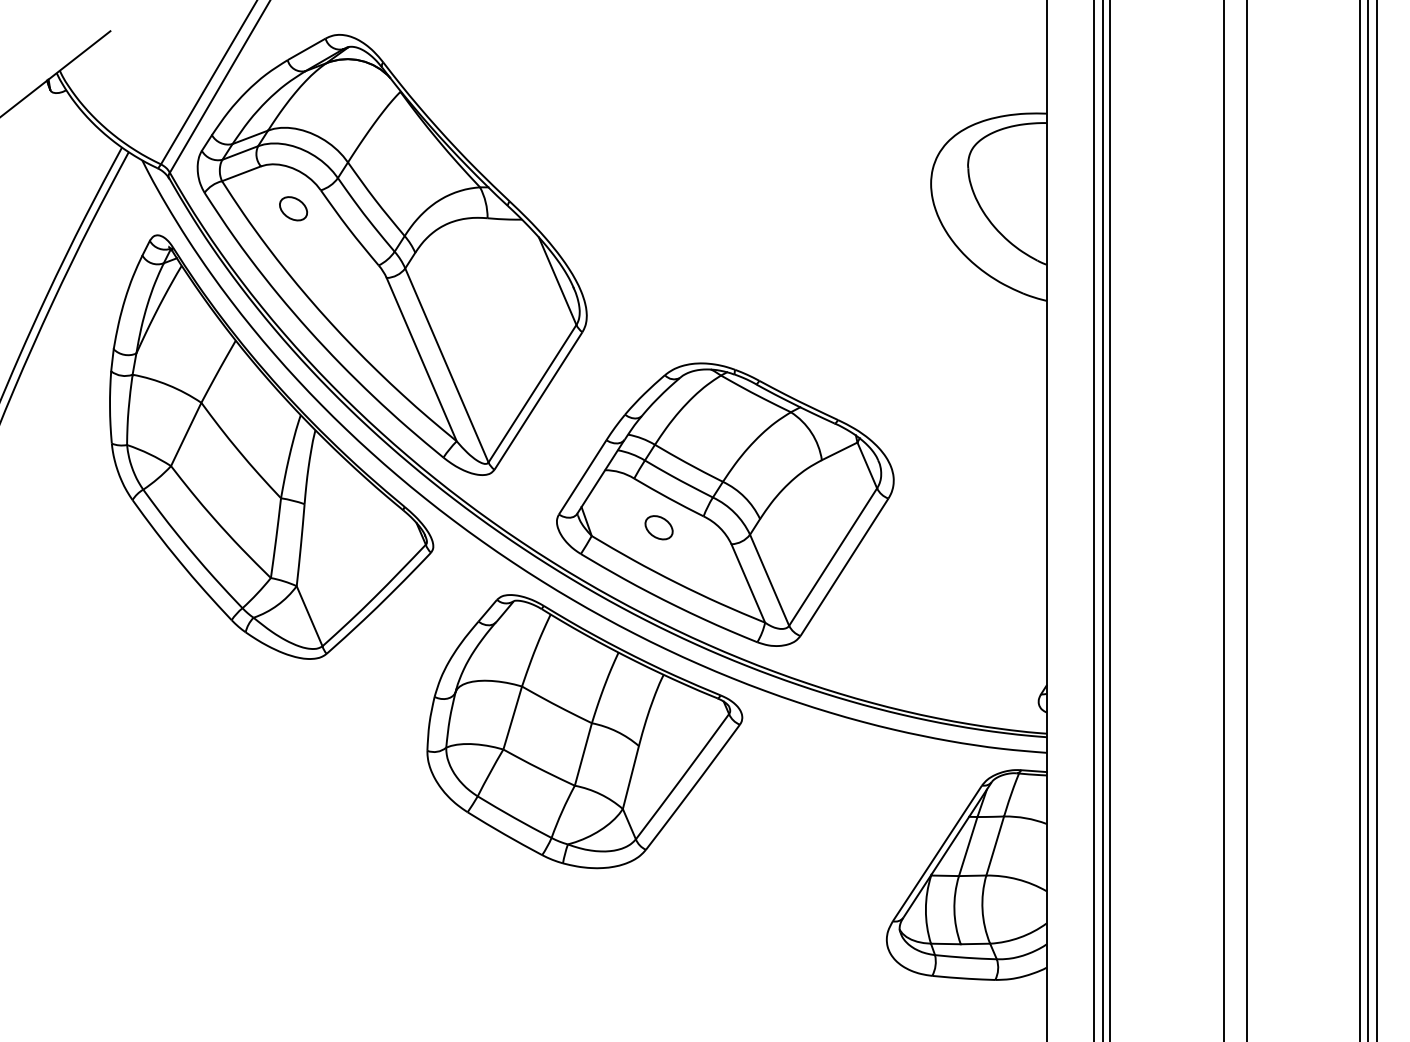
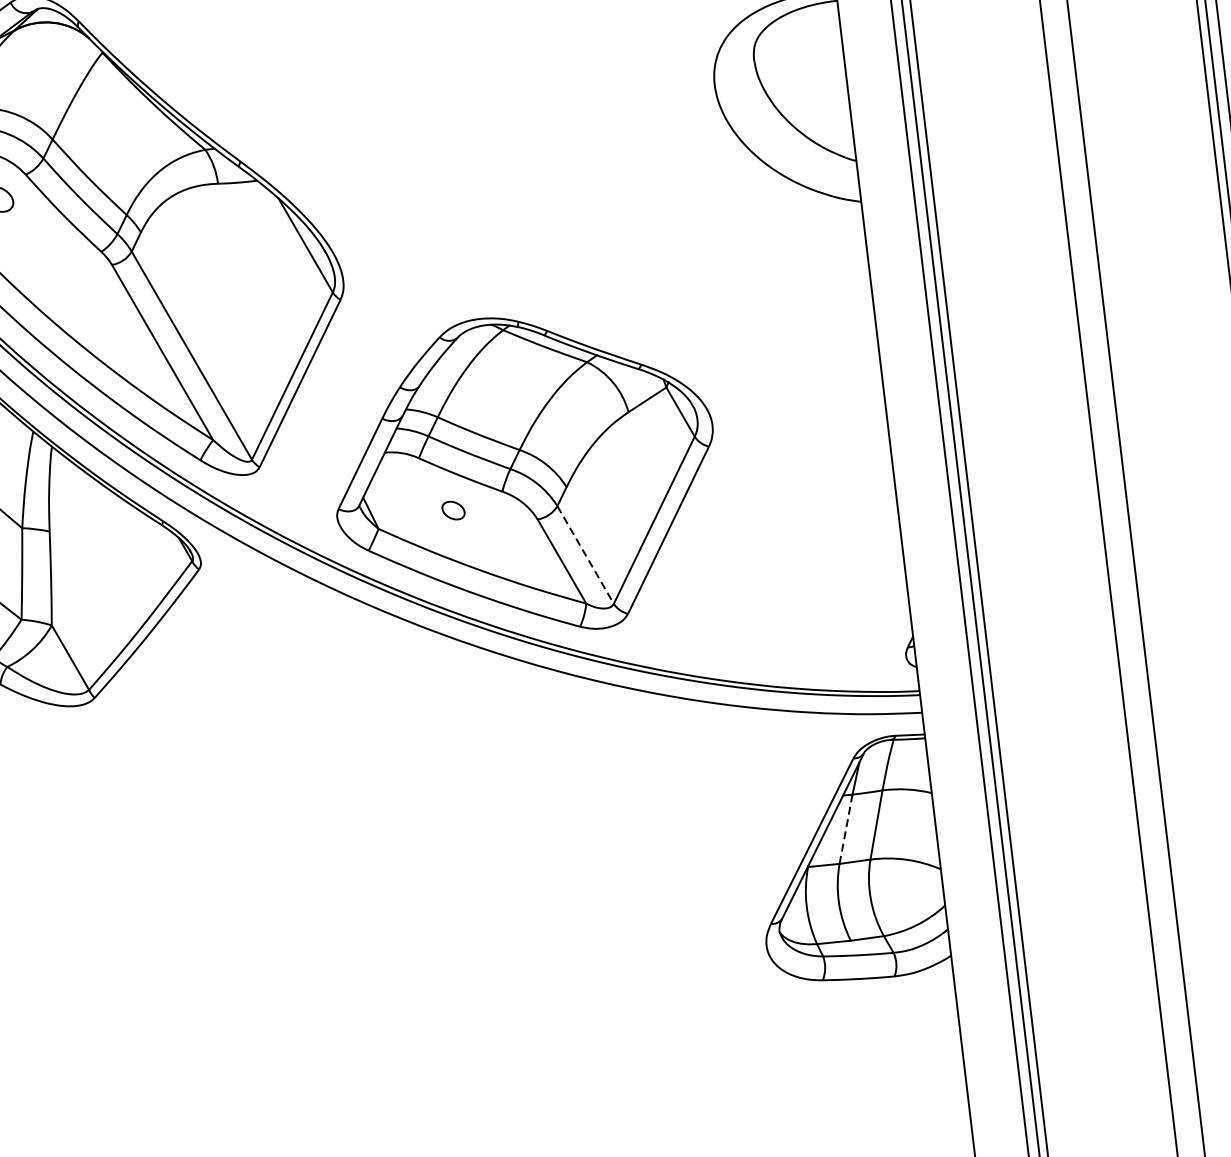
part: (658, 527) -> (452, 510), size x0.7
line: (769, 580) -> (585, 555), solid -> dashed
part: (584, 731) -> (396, 750), removed
line: (968, 846) -> (846, 829), solid -> dashed

